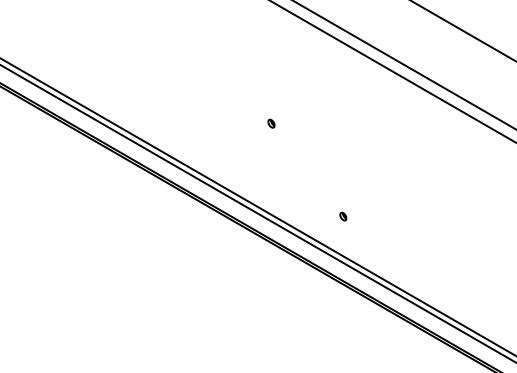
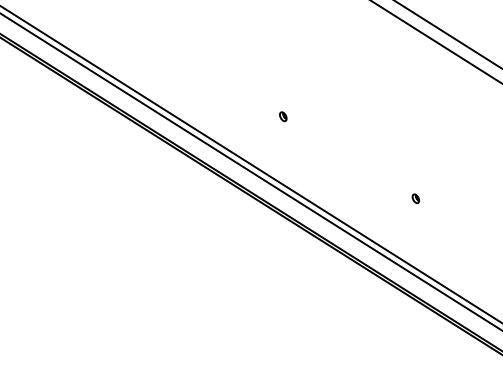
part: (271, 123) -> (283, 116), moved
part: (343, 216) -> (416, 198), moved

